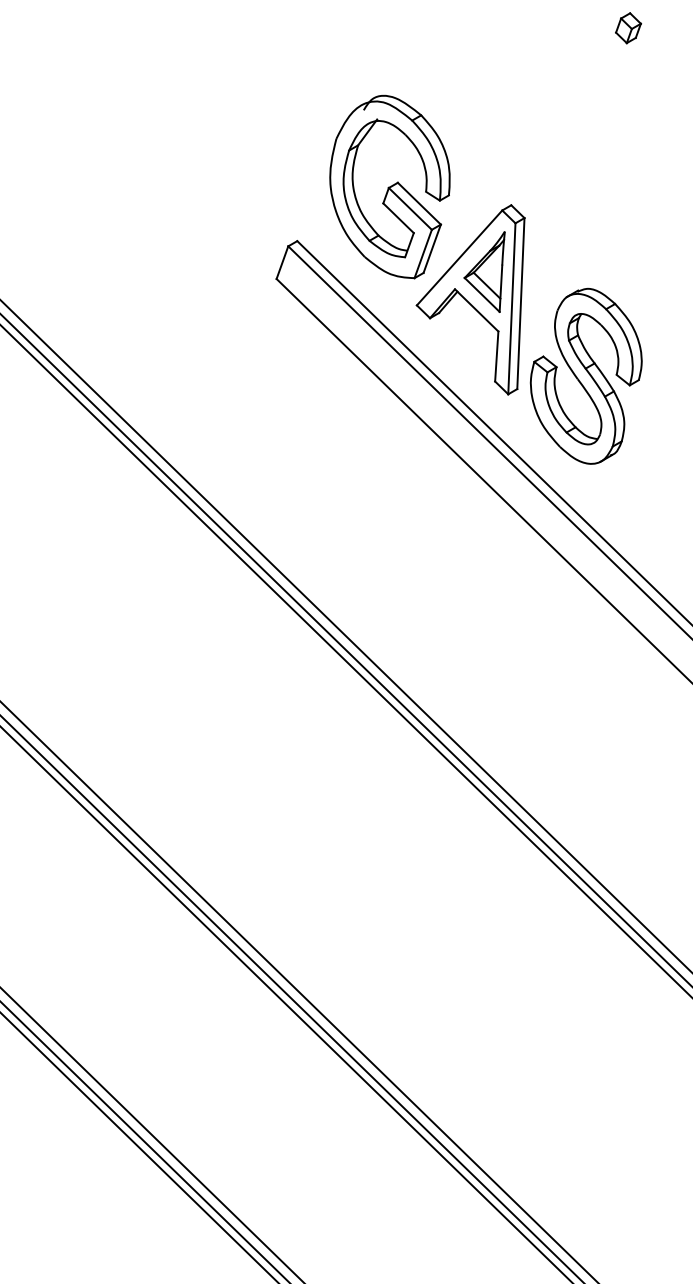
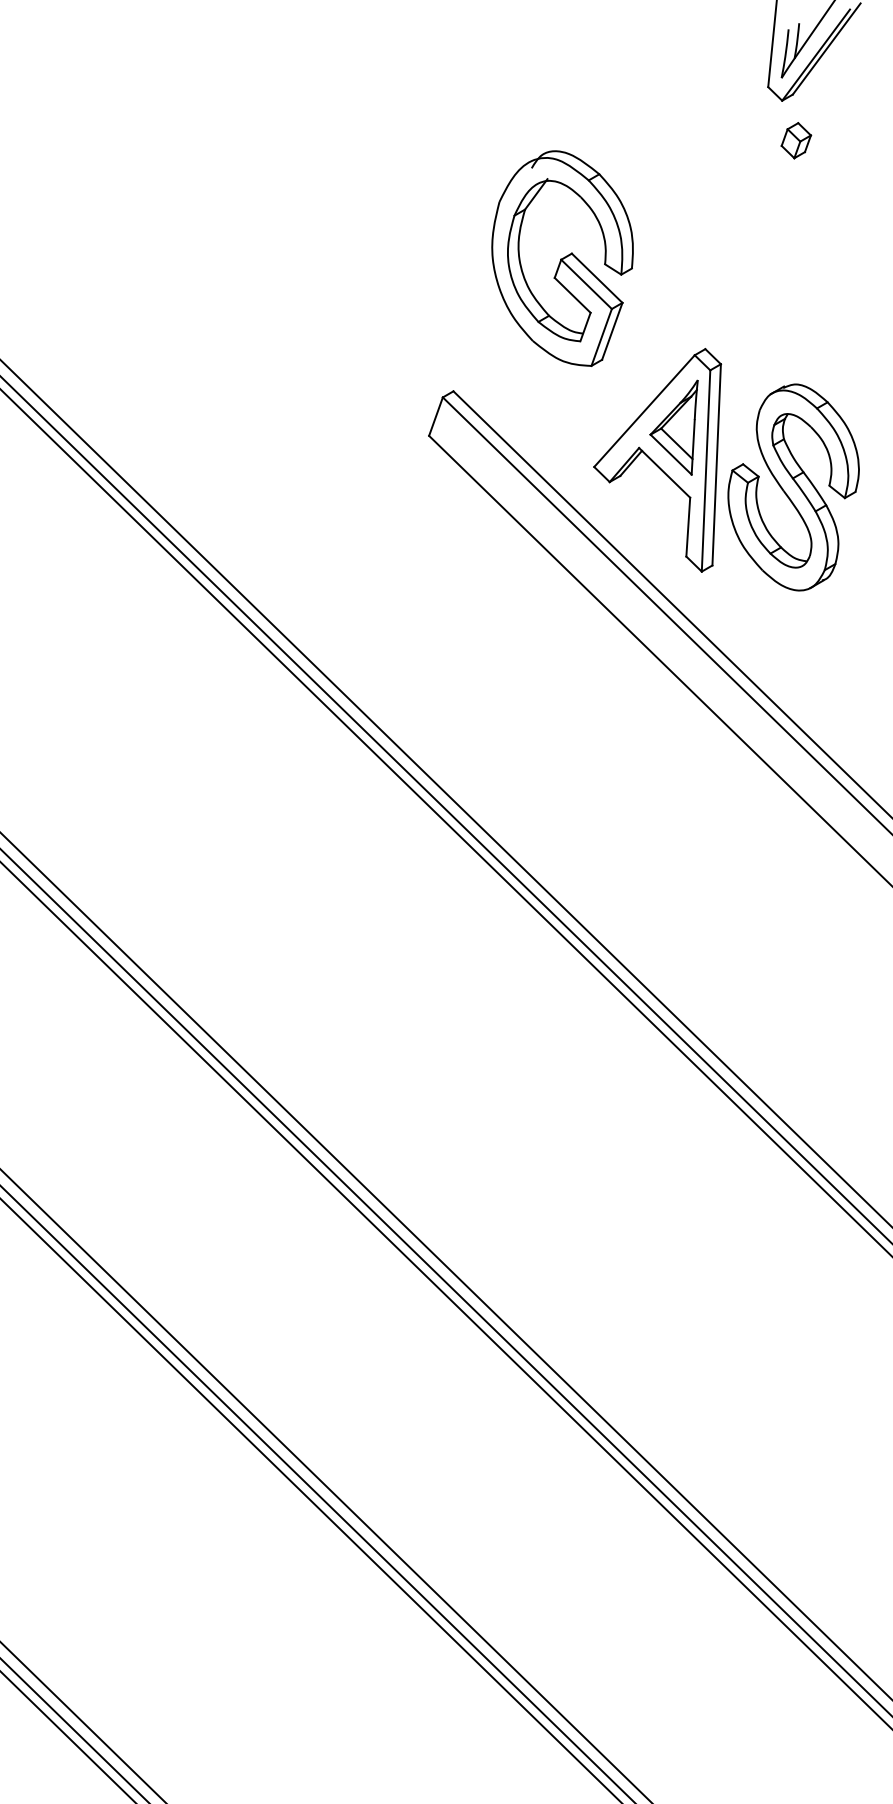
part: (628, 28) -> (796, 140), moved
part: (389, 186) -> (562, 258), moved
part: (586, 376) -> (793, 487), moved

